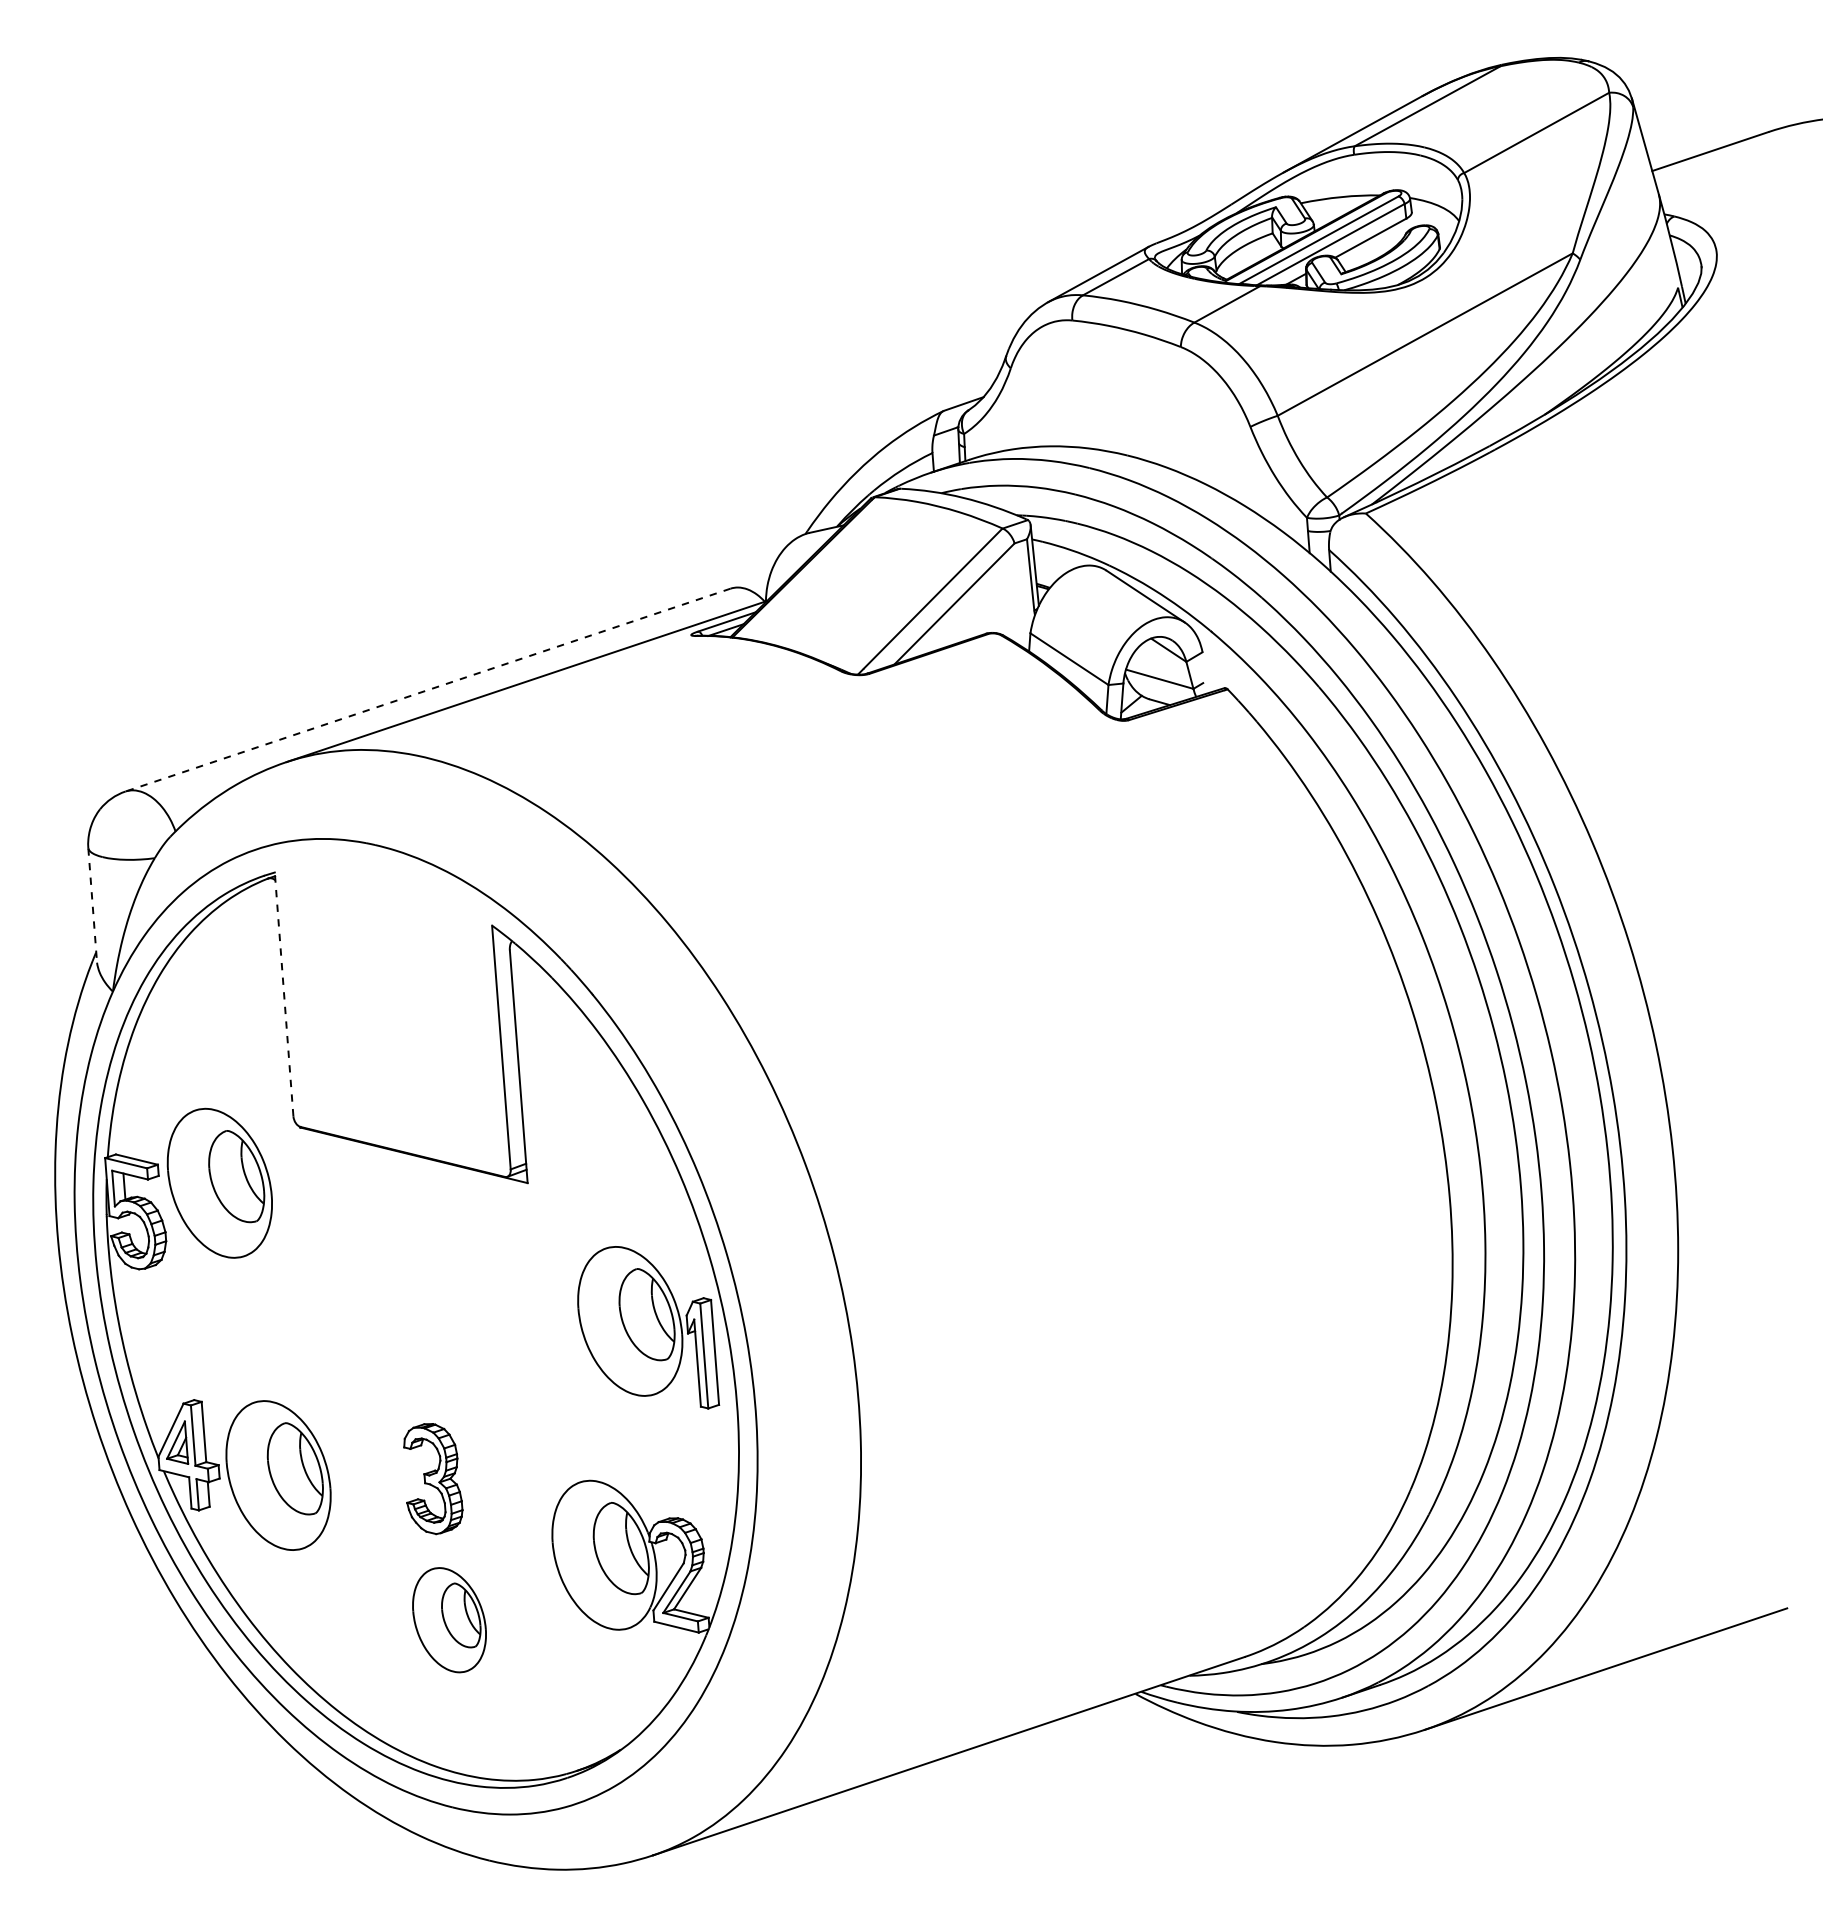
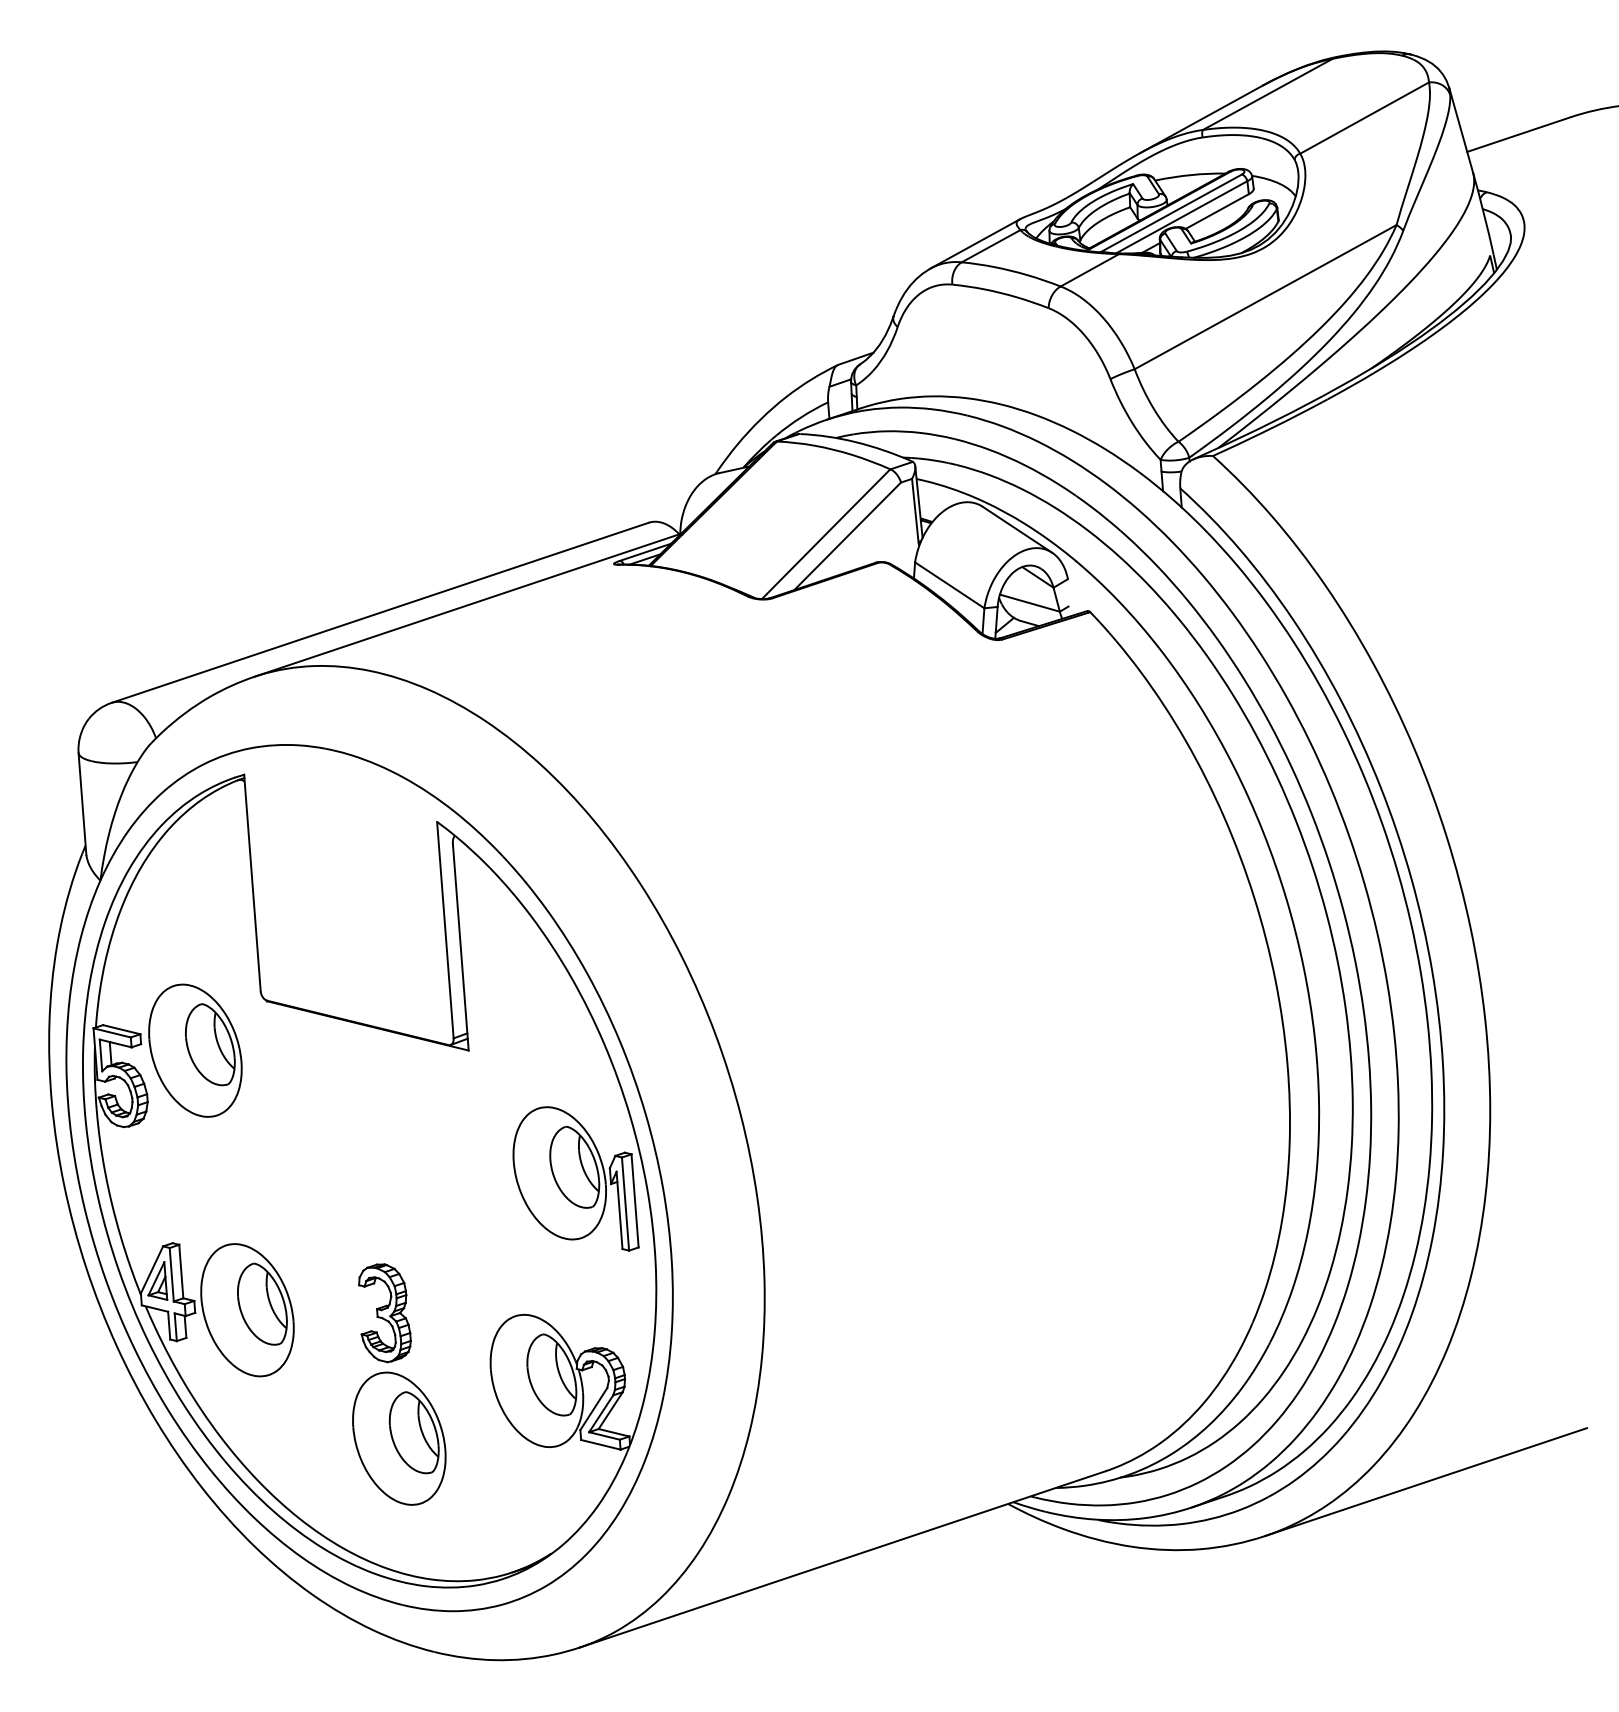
line: (427, 690) -> (379, 613), dashed -> solid
line: (92, 906) -> (82, 804), dashed -> solid
line: (284, 993) -> (252, 882), dashed -> solid
part: (449, 1619) -> (399, 1438), size x1.43

